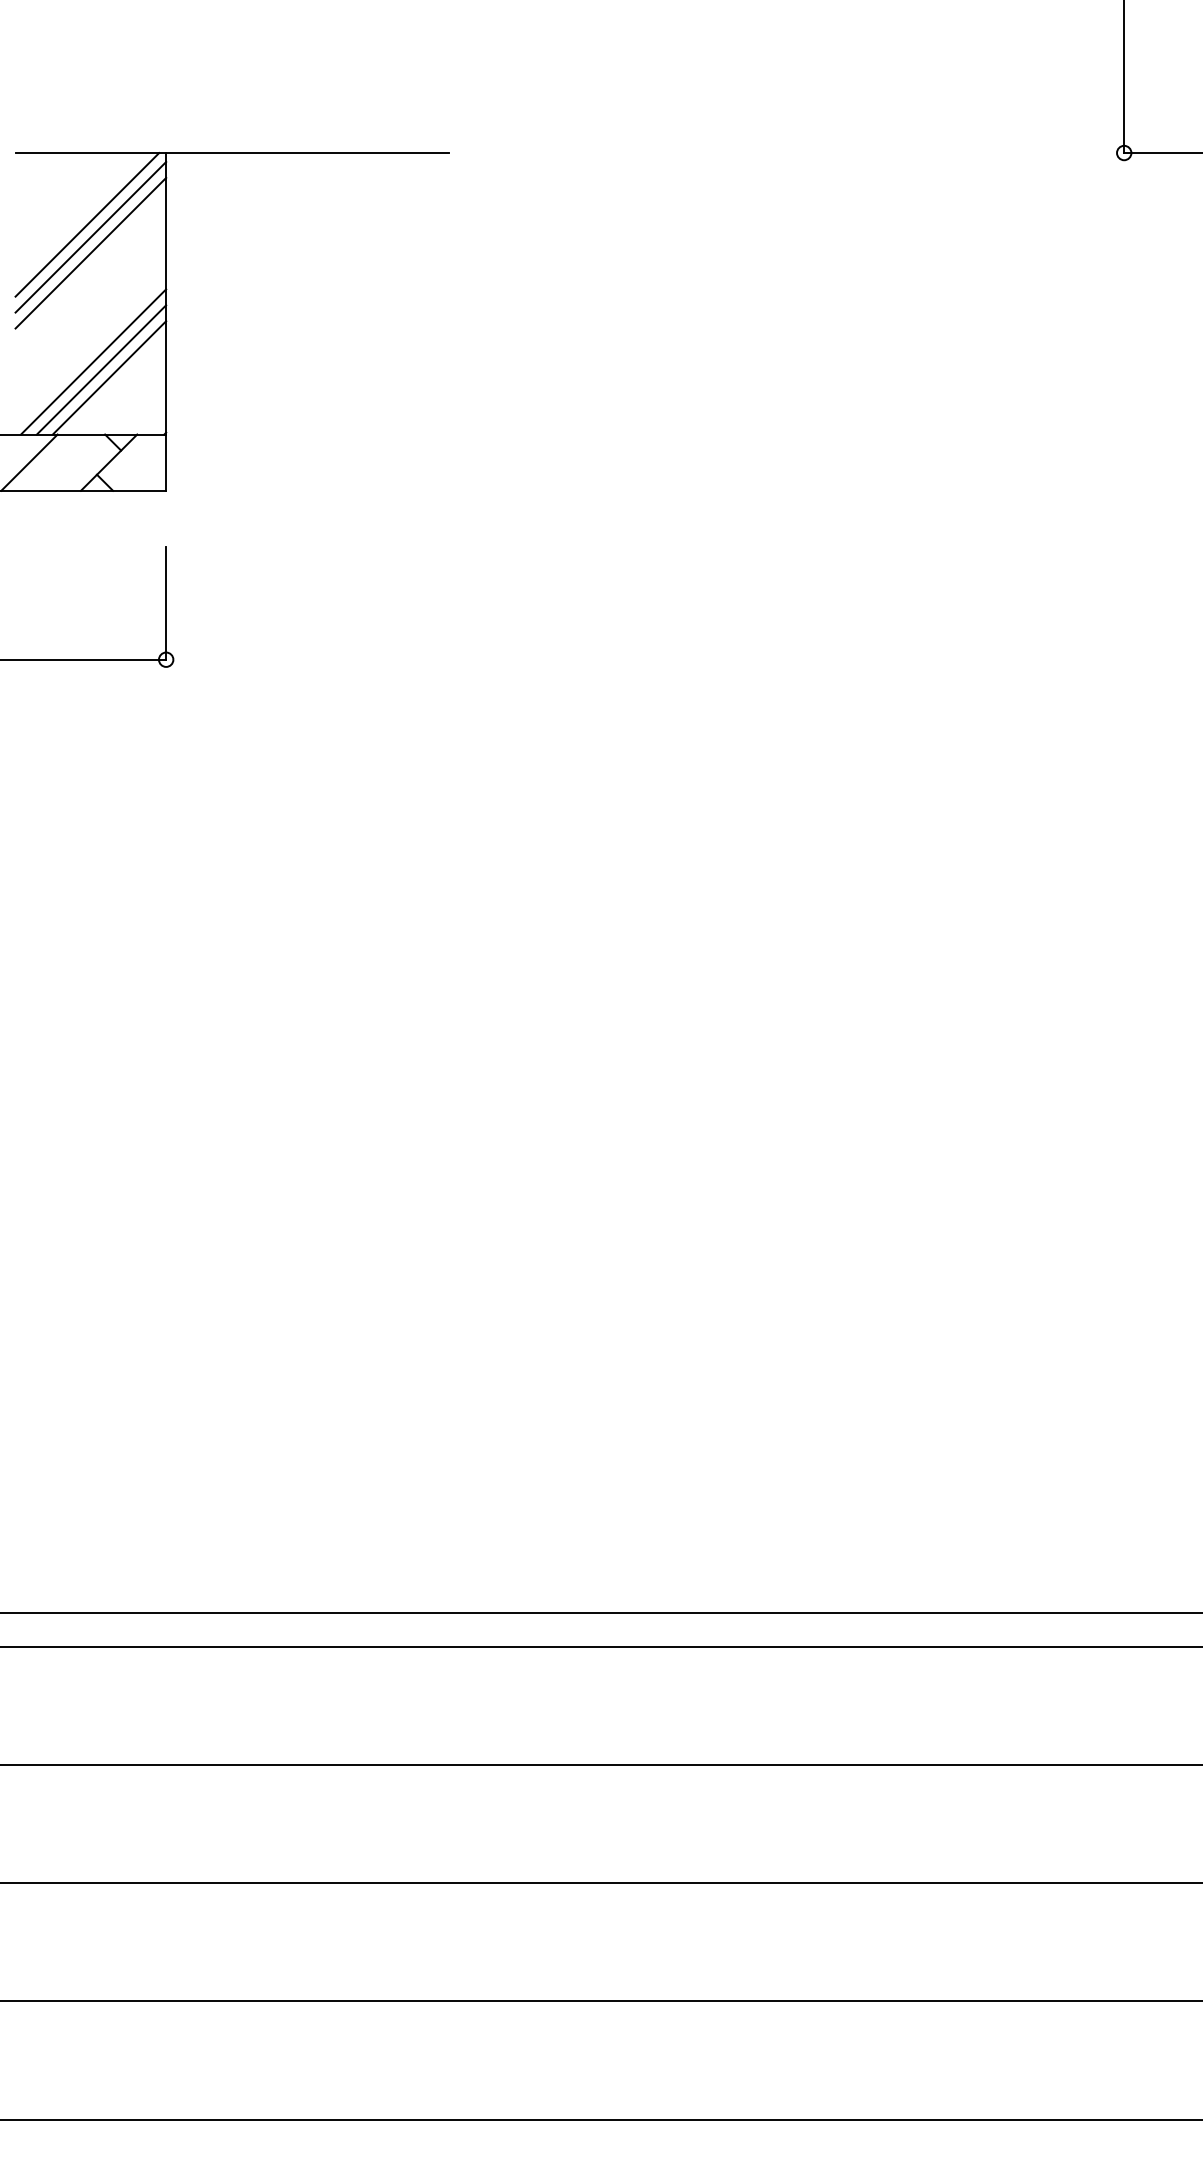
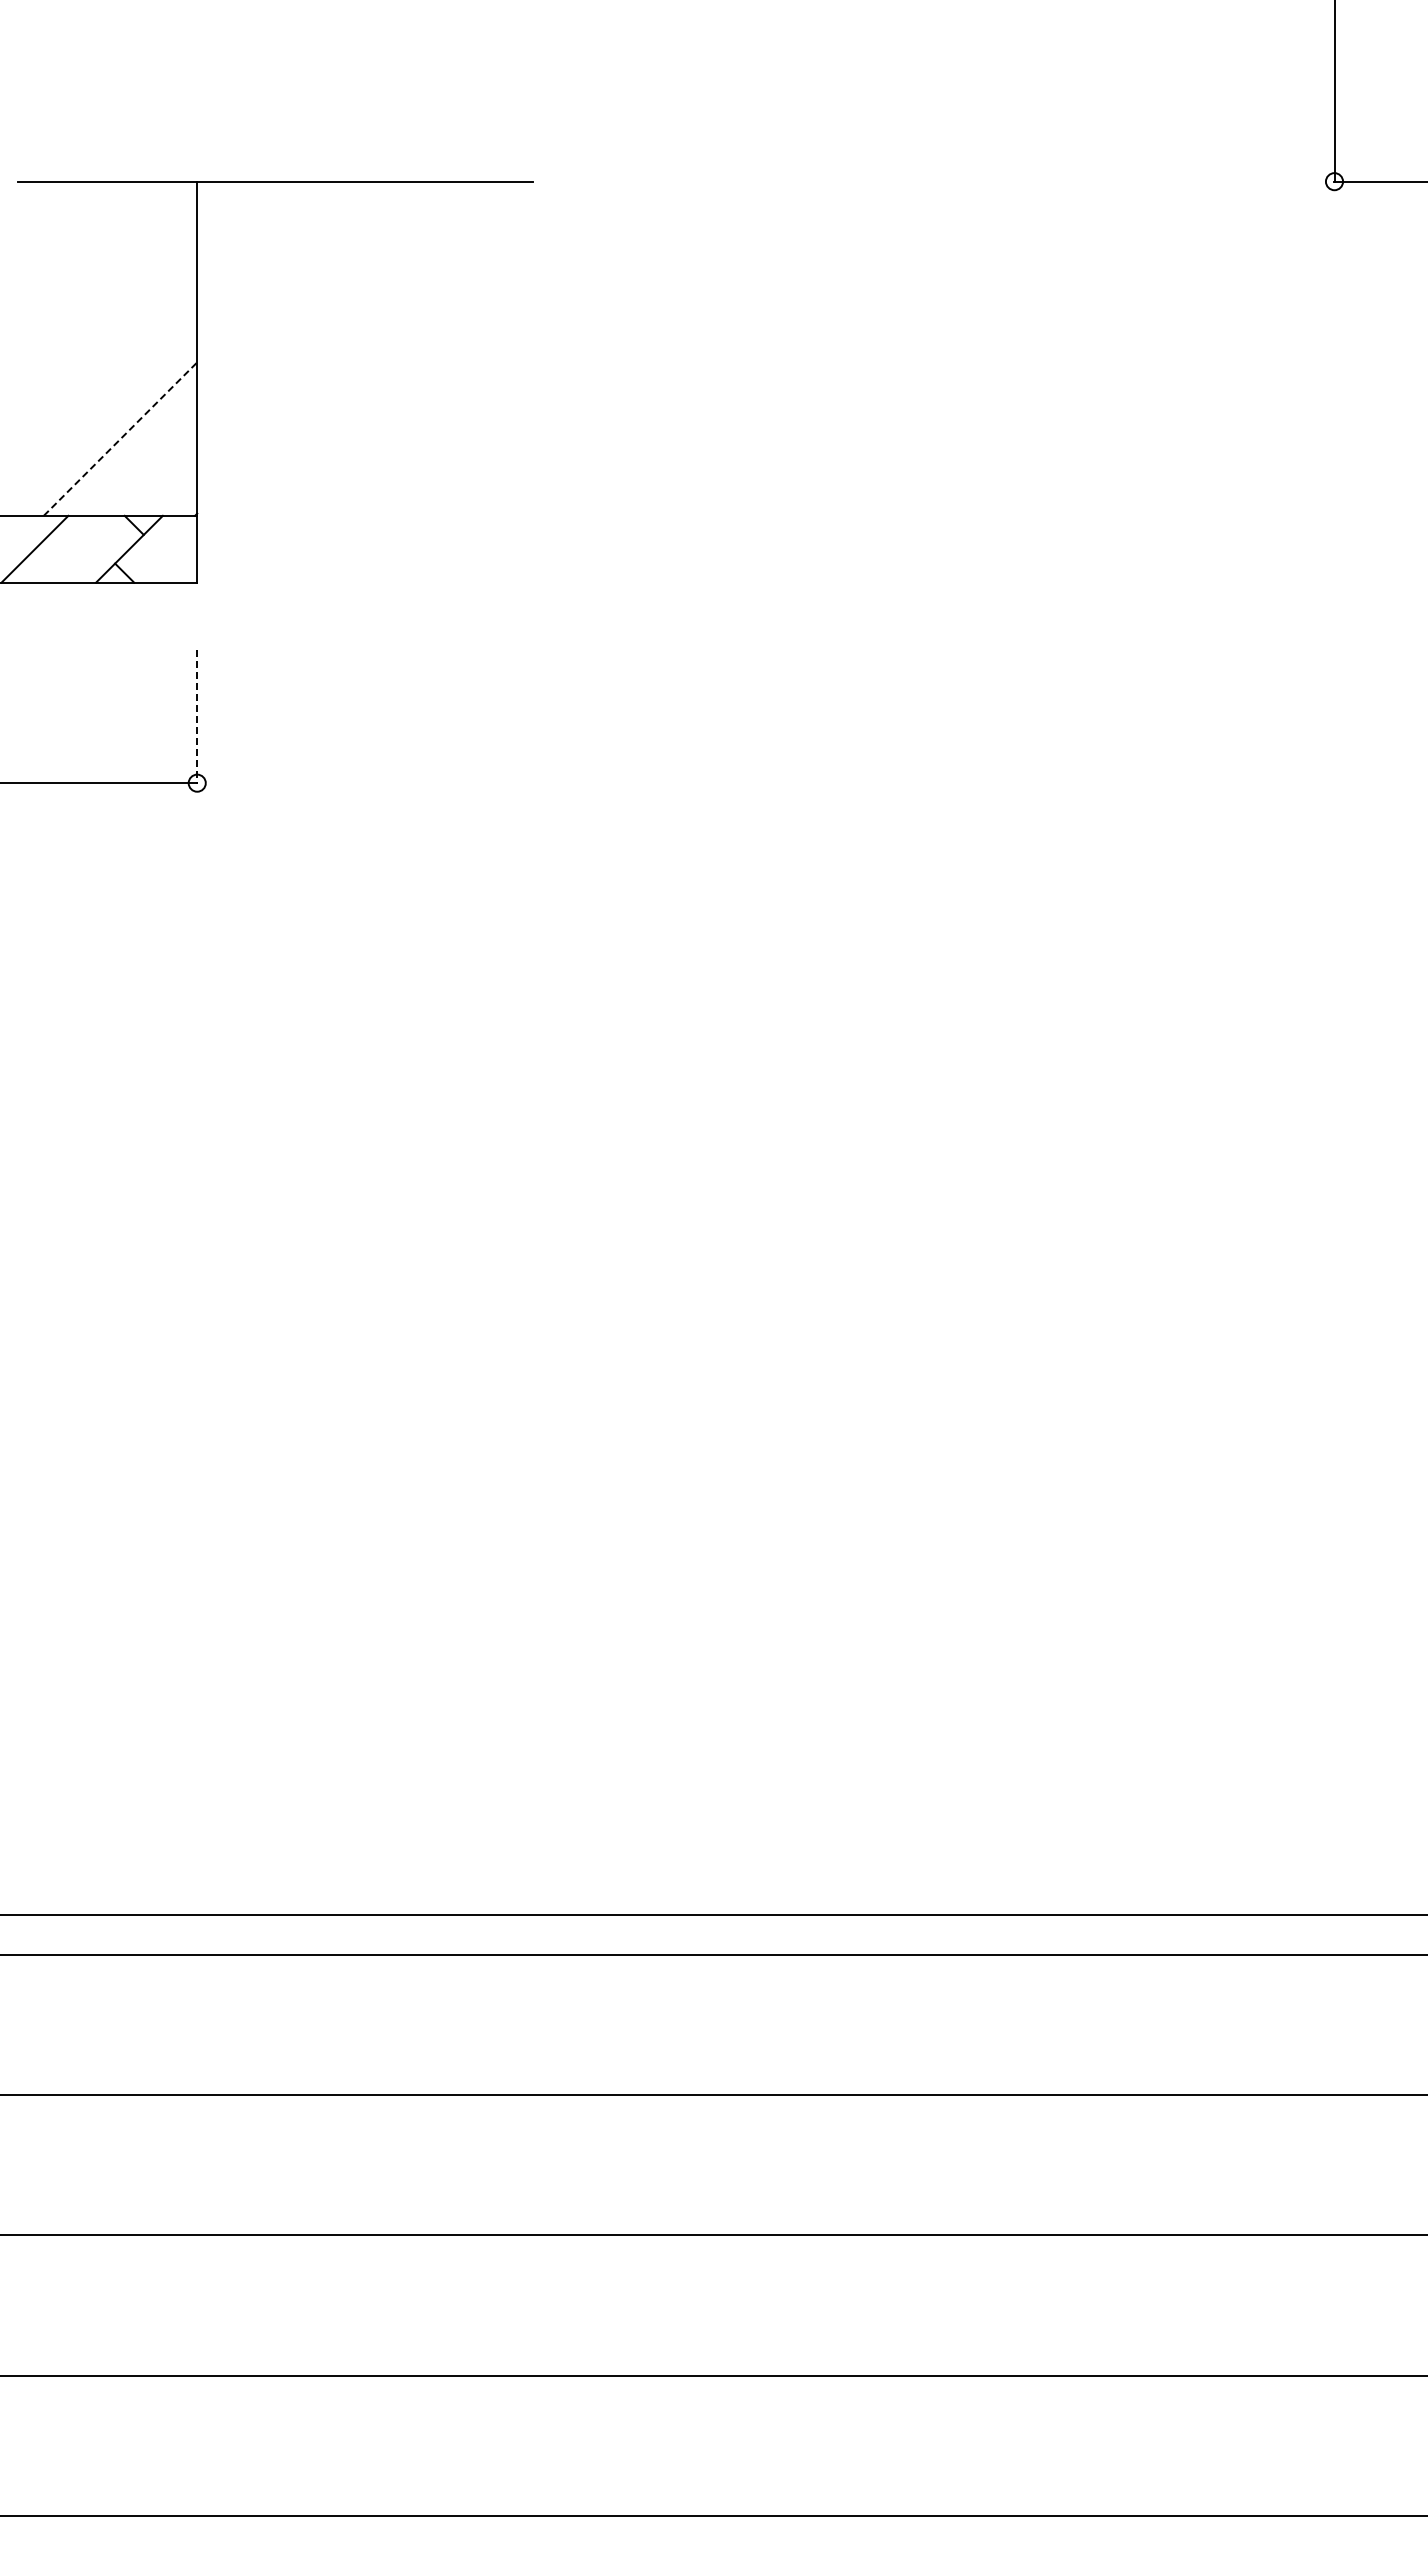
line: (87, 224) -> (103, 266), removed
line: (90, 237) -> (107, 281), removed
line: (90, 253) -> (107, 300), removed
line: (93, 361) -> (110, 429), removed
line: (101, 370) -> (120, 439), solid -> dashed
line: (109, 377) -> (129, 448), removed
line: (166, 604) -> (197, 717), solid -> dashed

